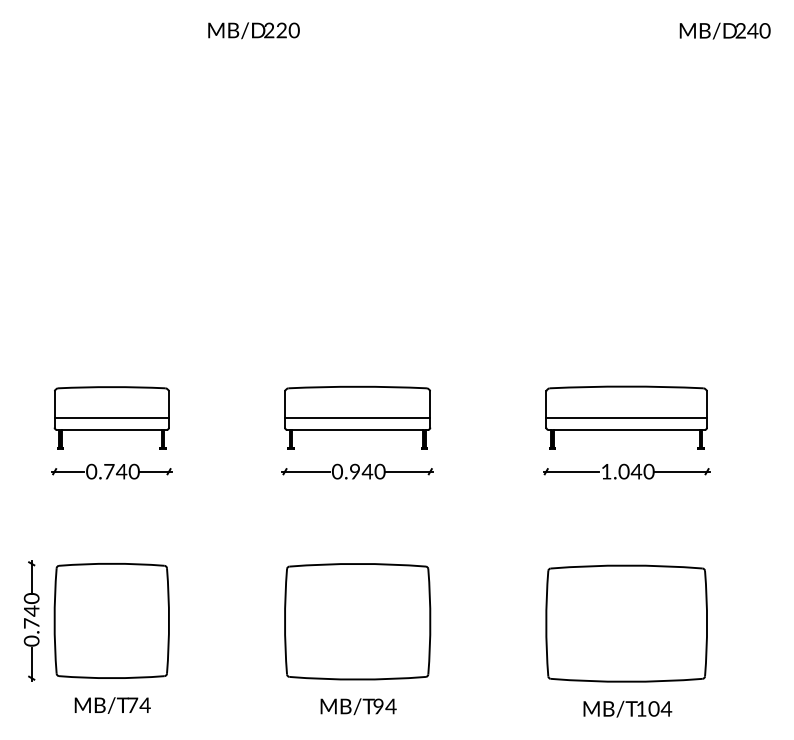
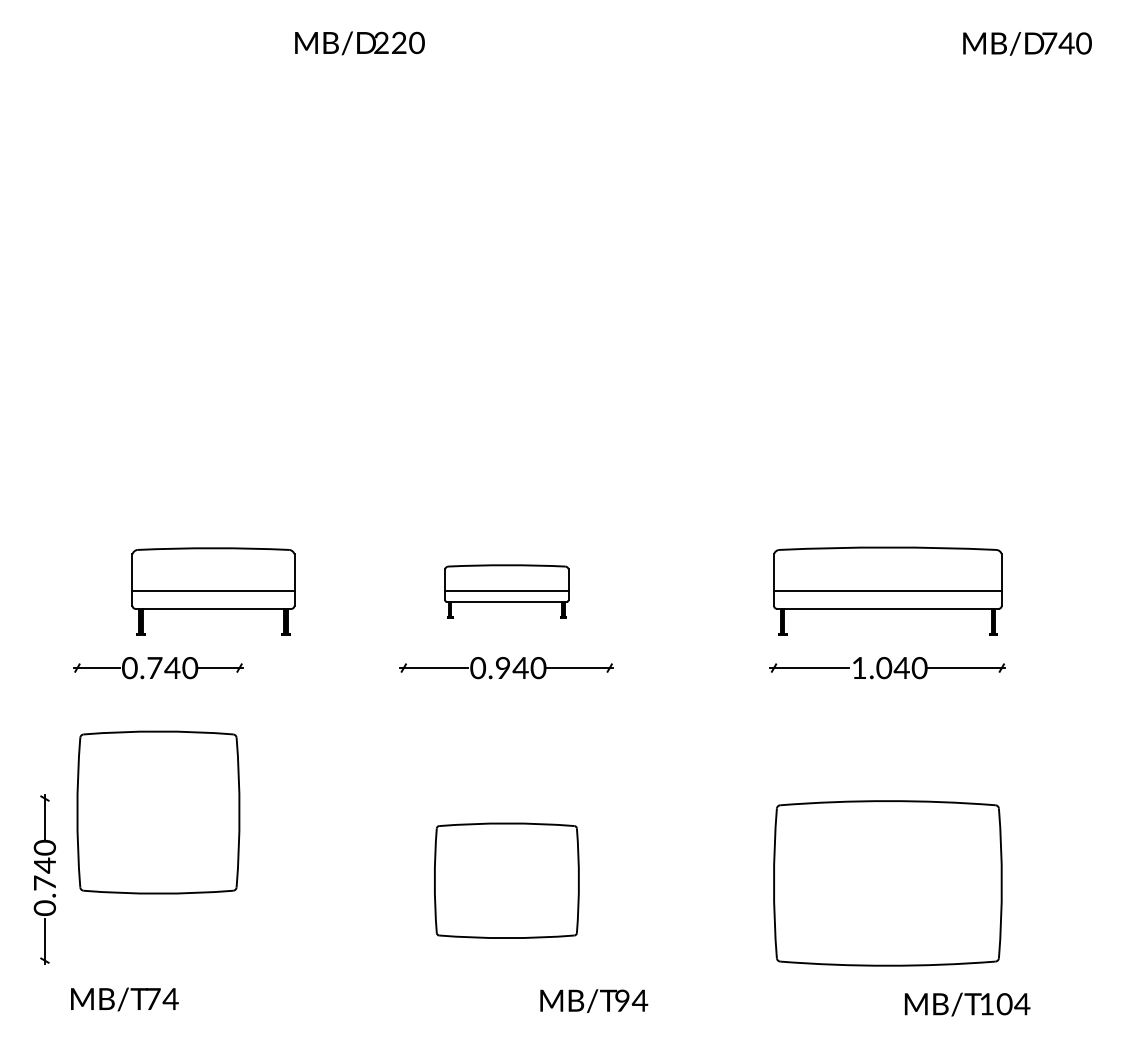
text: (740, 30) -> (1049, 43), 2 -> 7
part: (111, 417) -> (213, 591), moved
part: (357, 417) -> (506, 591), size x0.6
part: (111, 620) -> (158, 812), moved
part: (357, 621) -> (506, 880), size x0.7
text: (112, 705) -> (124, 999), moved
text: (358, 706) -> (594, 1000), moved
text: (627, 709) -> (967, 1004), moved

